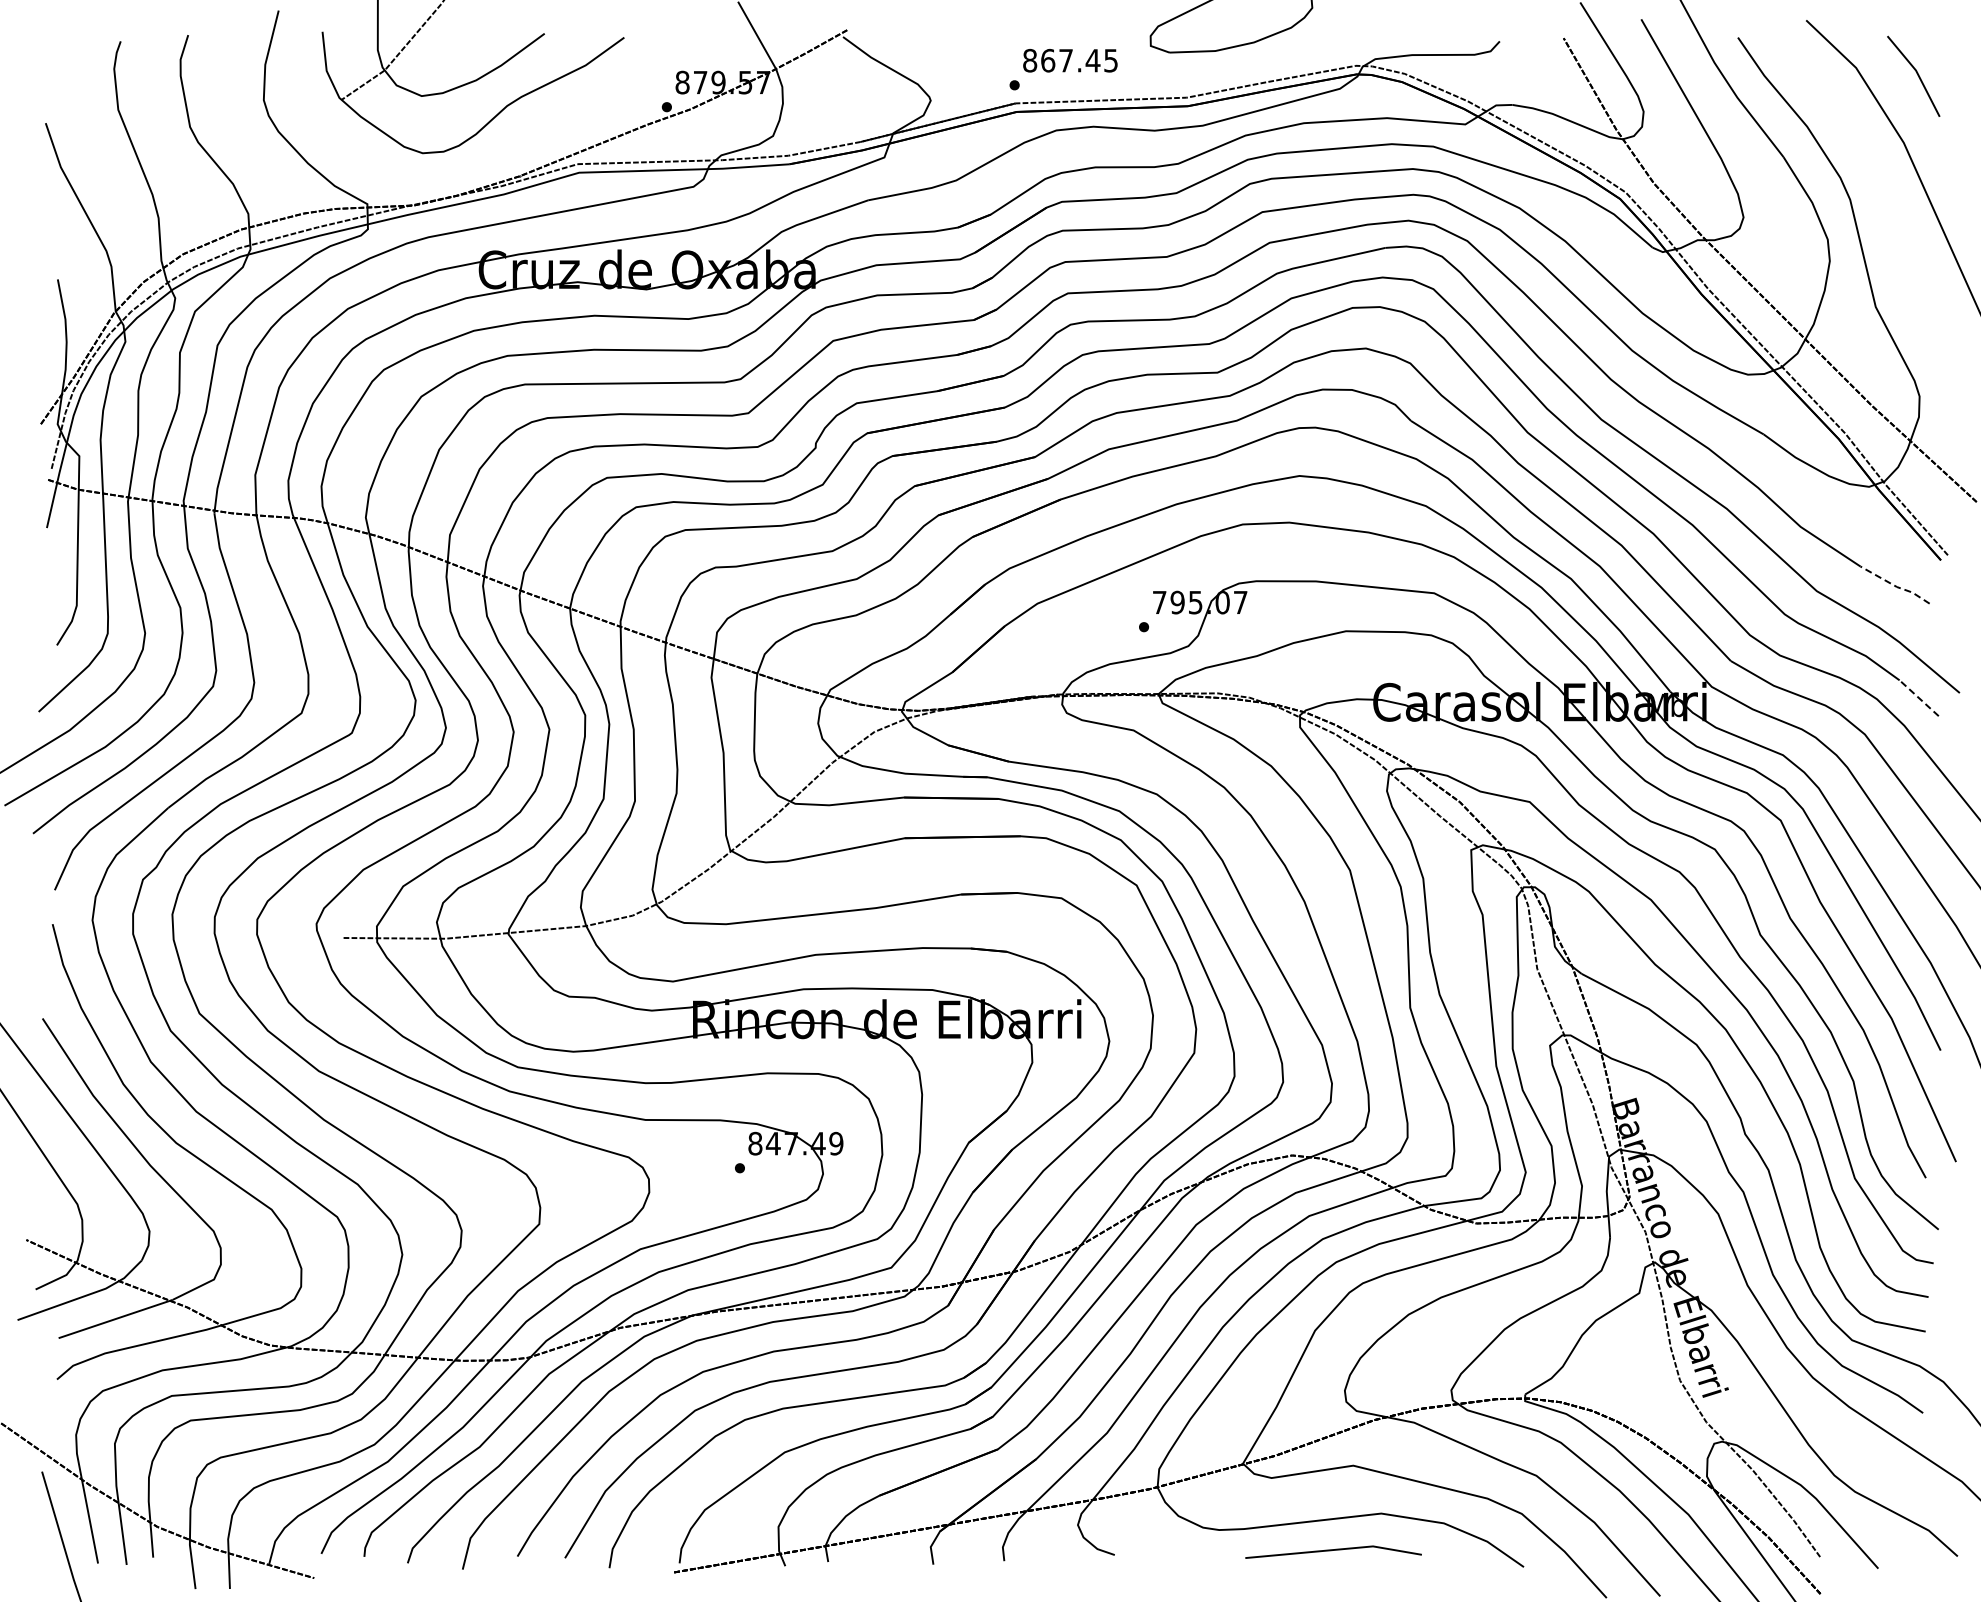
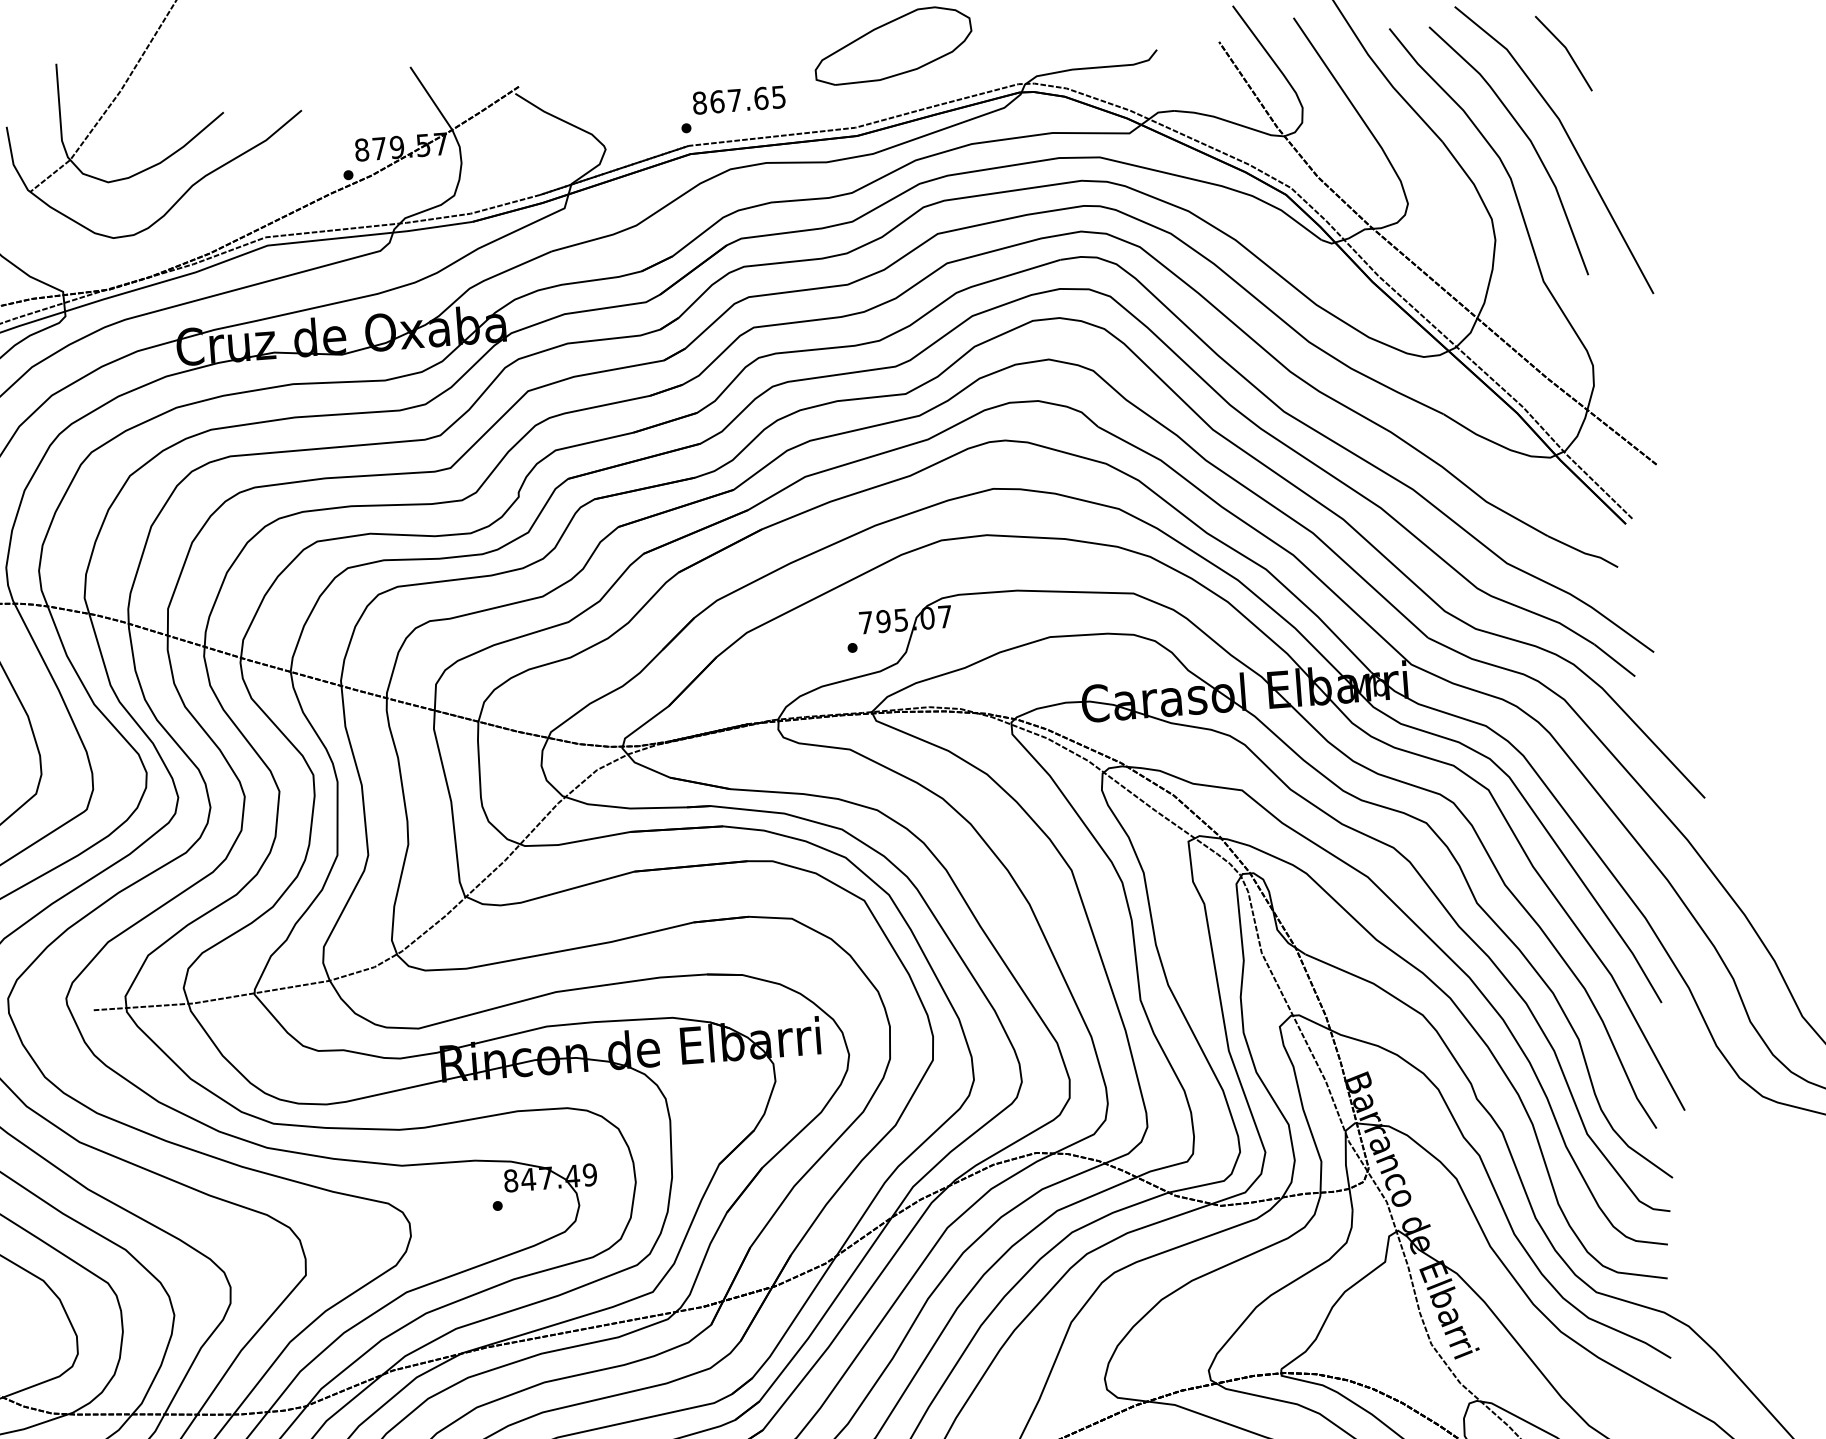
text: (1092, 60) -> (760, 98), 867.45 -> 867.65
curve: (1868, 157) -> (1525, 136), added
line: (1896, 586) -> (1584, 552), dashed -> solid
line: (1919, 698) -> (1615, 660), dashed -> solid

